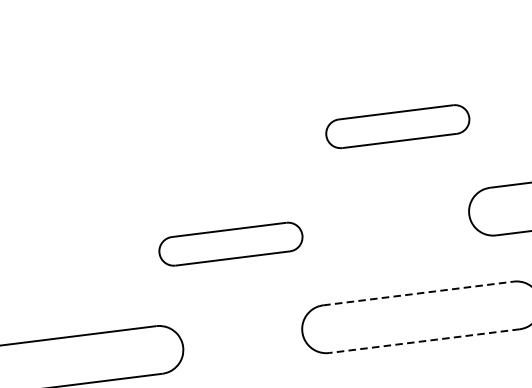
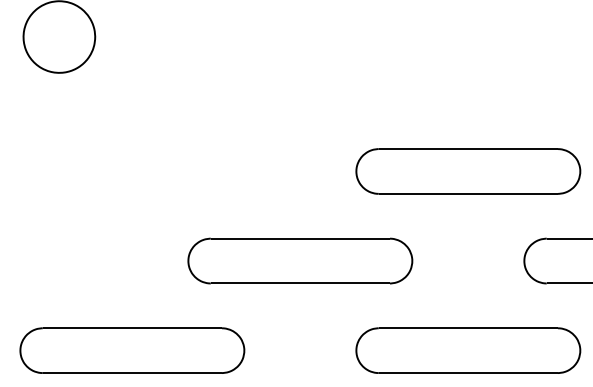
part: (397, 126) -> (468, 171), size x1.67
part: (230, 243) -> (300, 260), size x1.67
line: (418, 293) -> (468, 328), dashed -> solid
line: (424, 341) -> (468, 373), dashed -> solid

